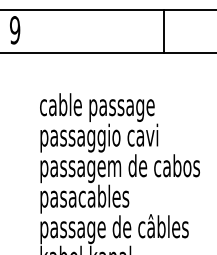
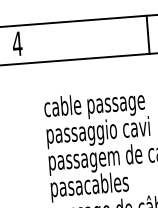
text: (14, 30) -> (16, 44), 9 -> 4

